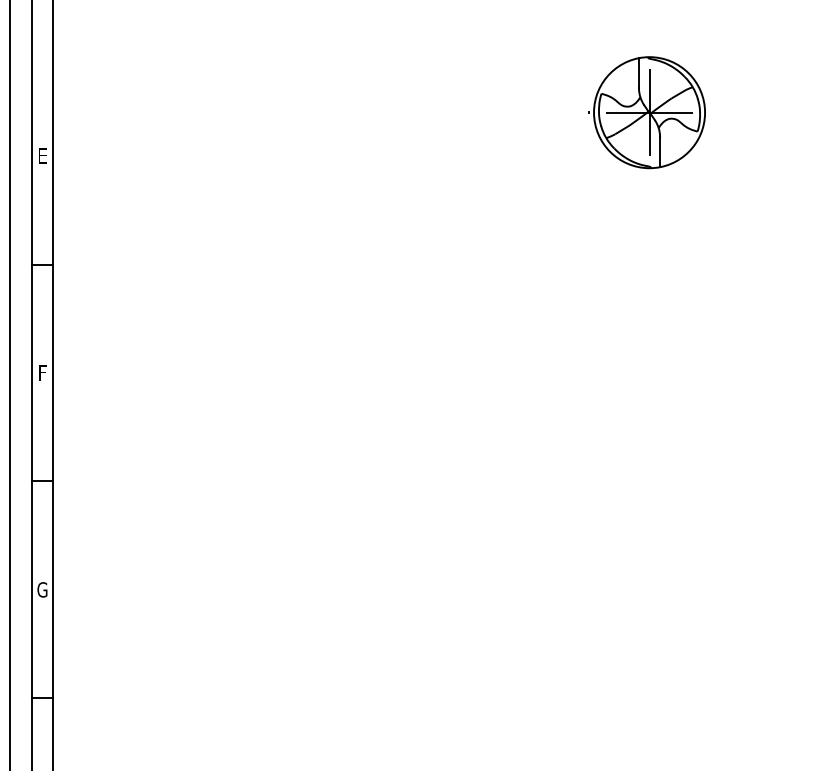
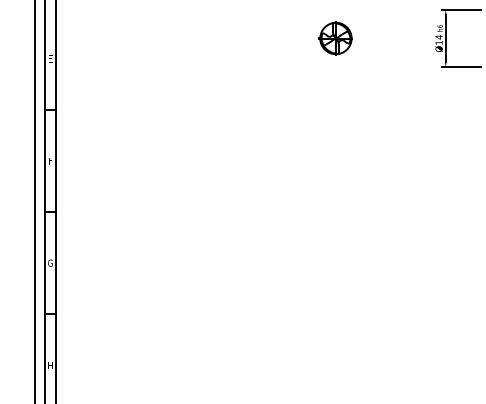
part: (647, 112) -> (335, 38), size x0.6

